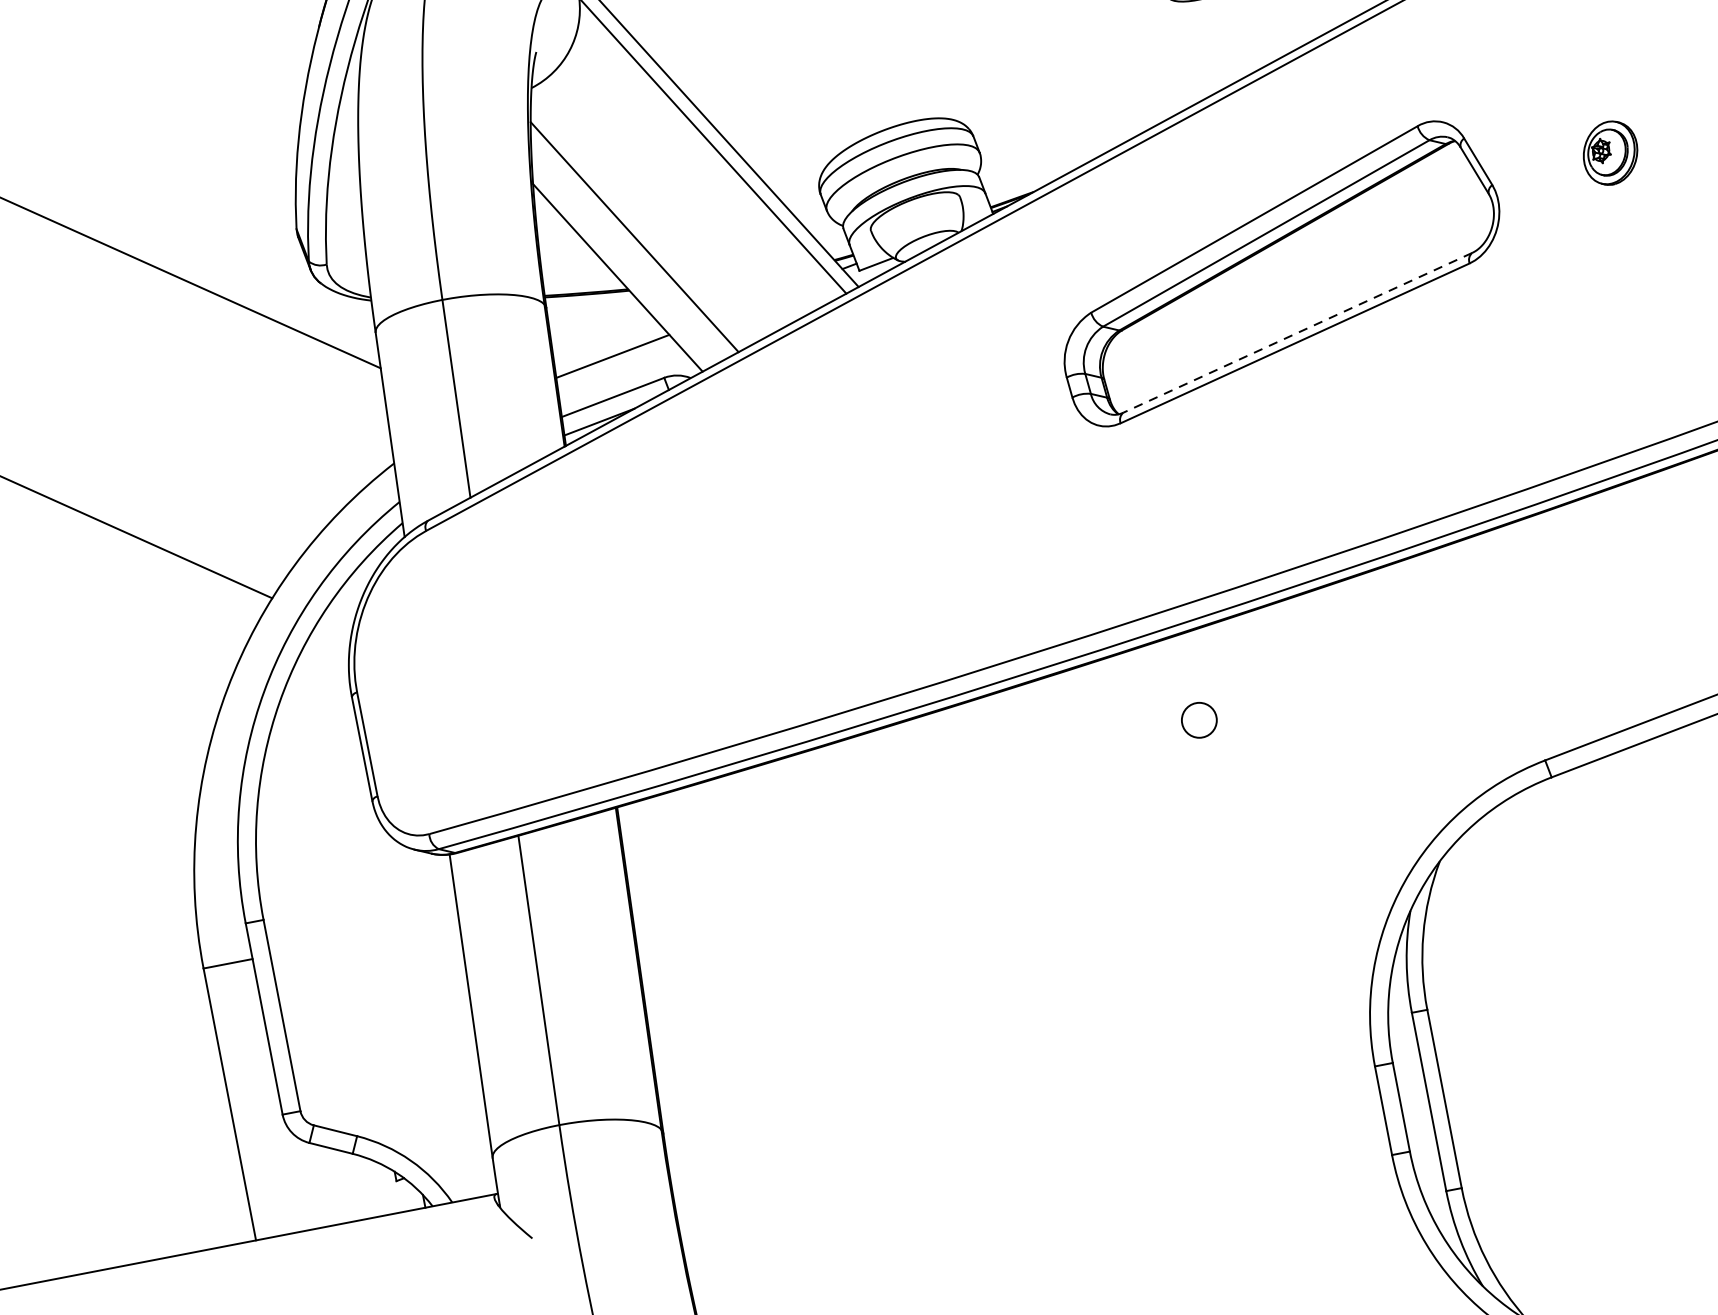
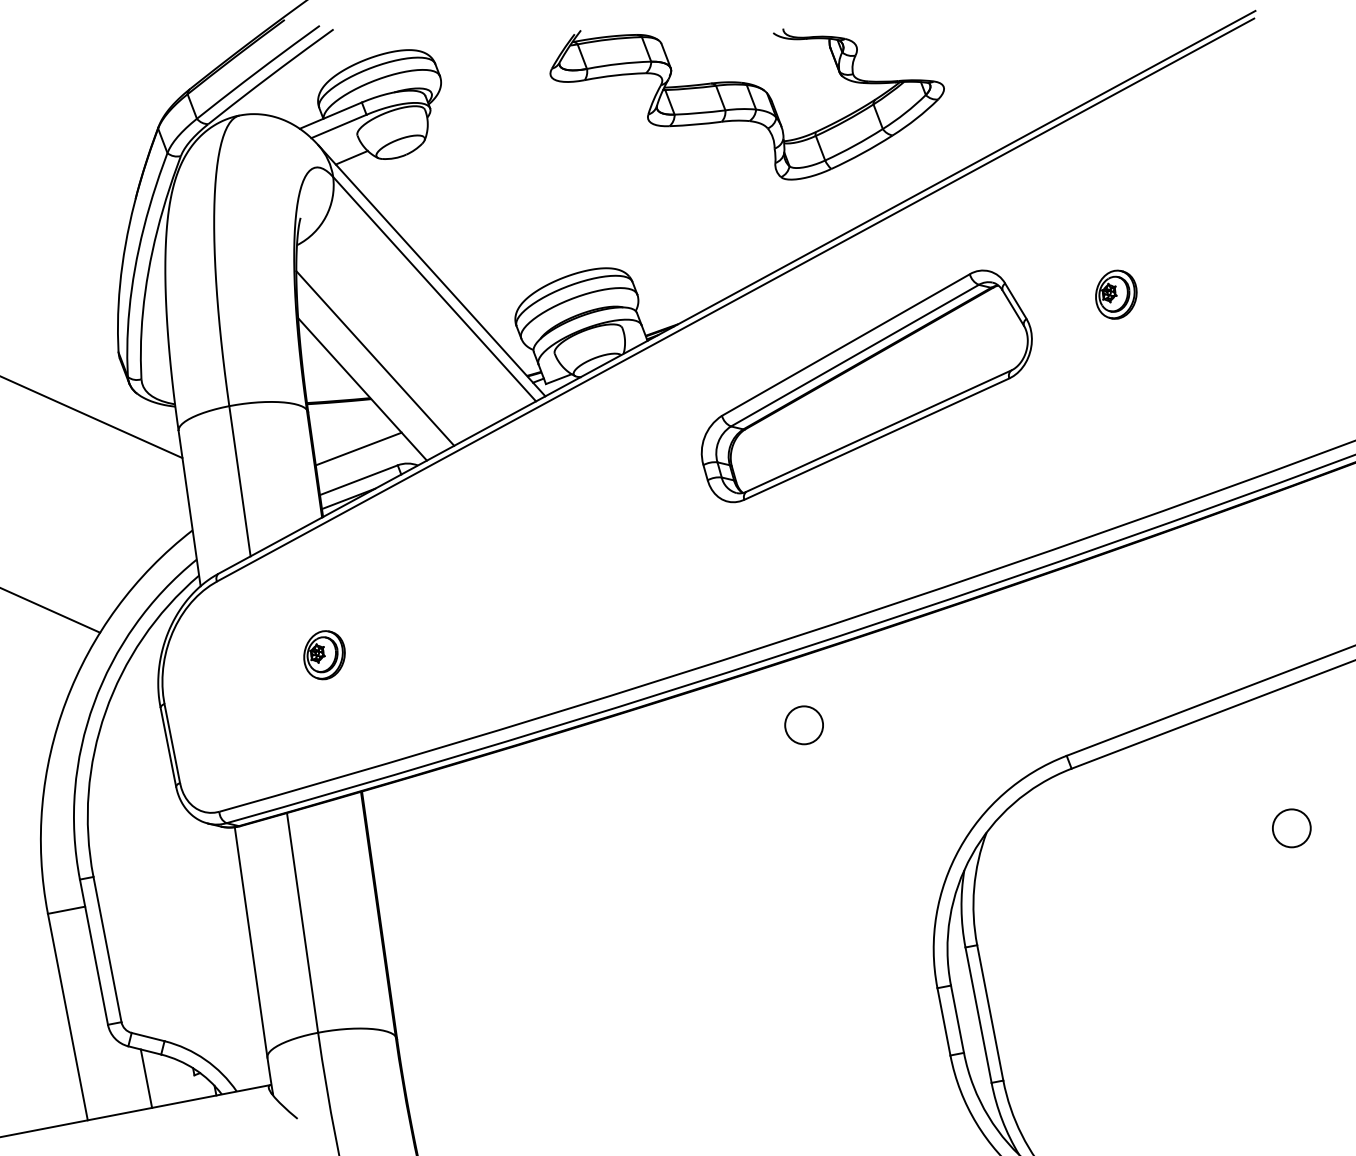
line: (1297, 333) -> (878, 431), dashed -> solid
part: (567, 628) -> (324, 655), added
circle: (1198, 720) -> (803, 725), size x1.43
line: (333, 1185) -> (146, 1078), added

